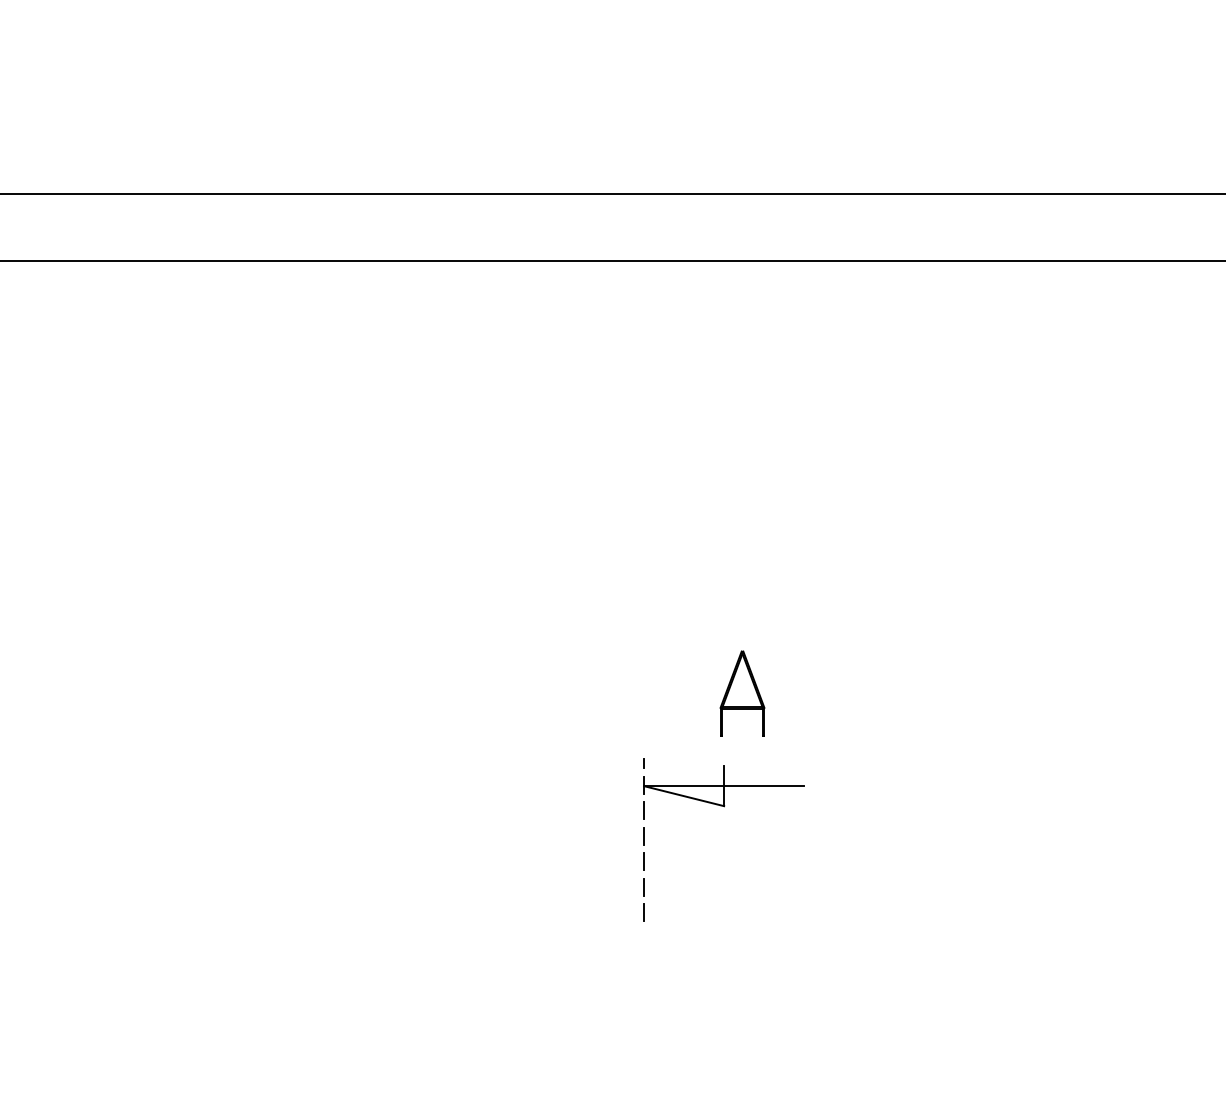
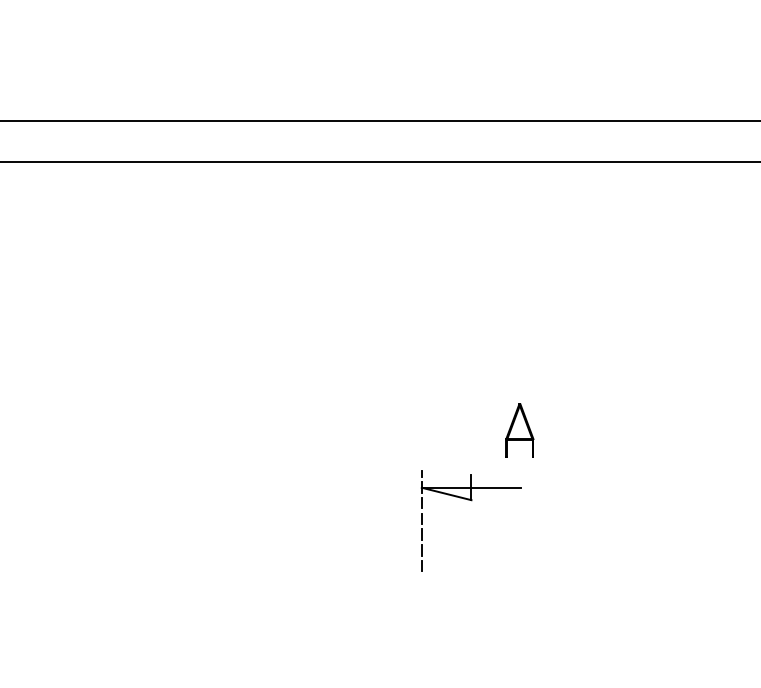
part: (741, 693) -> (519, 430), moved
part: (724, 808) -> (471, 501), moved

